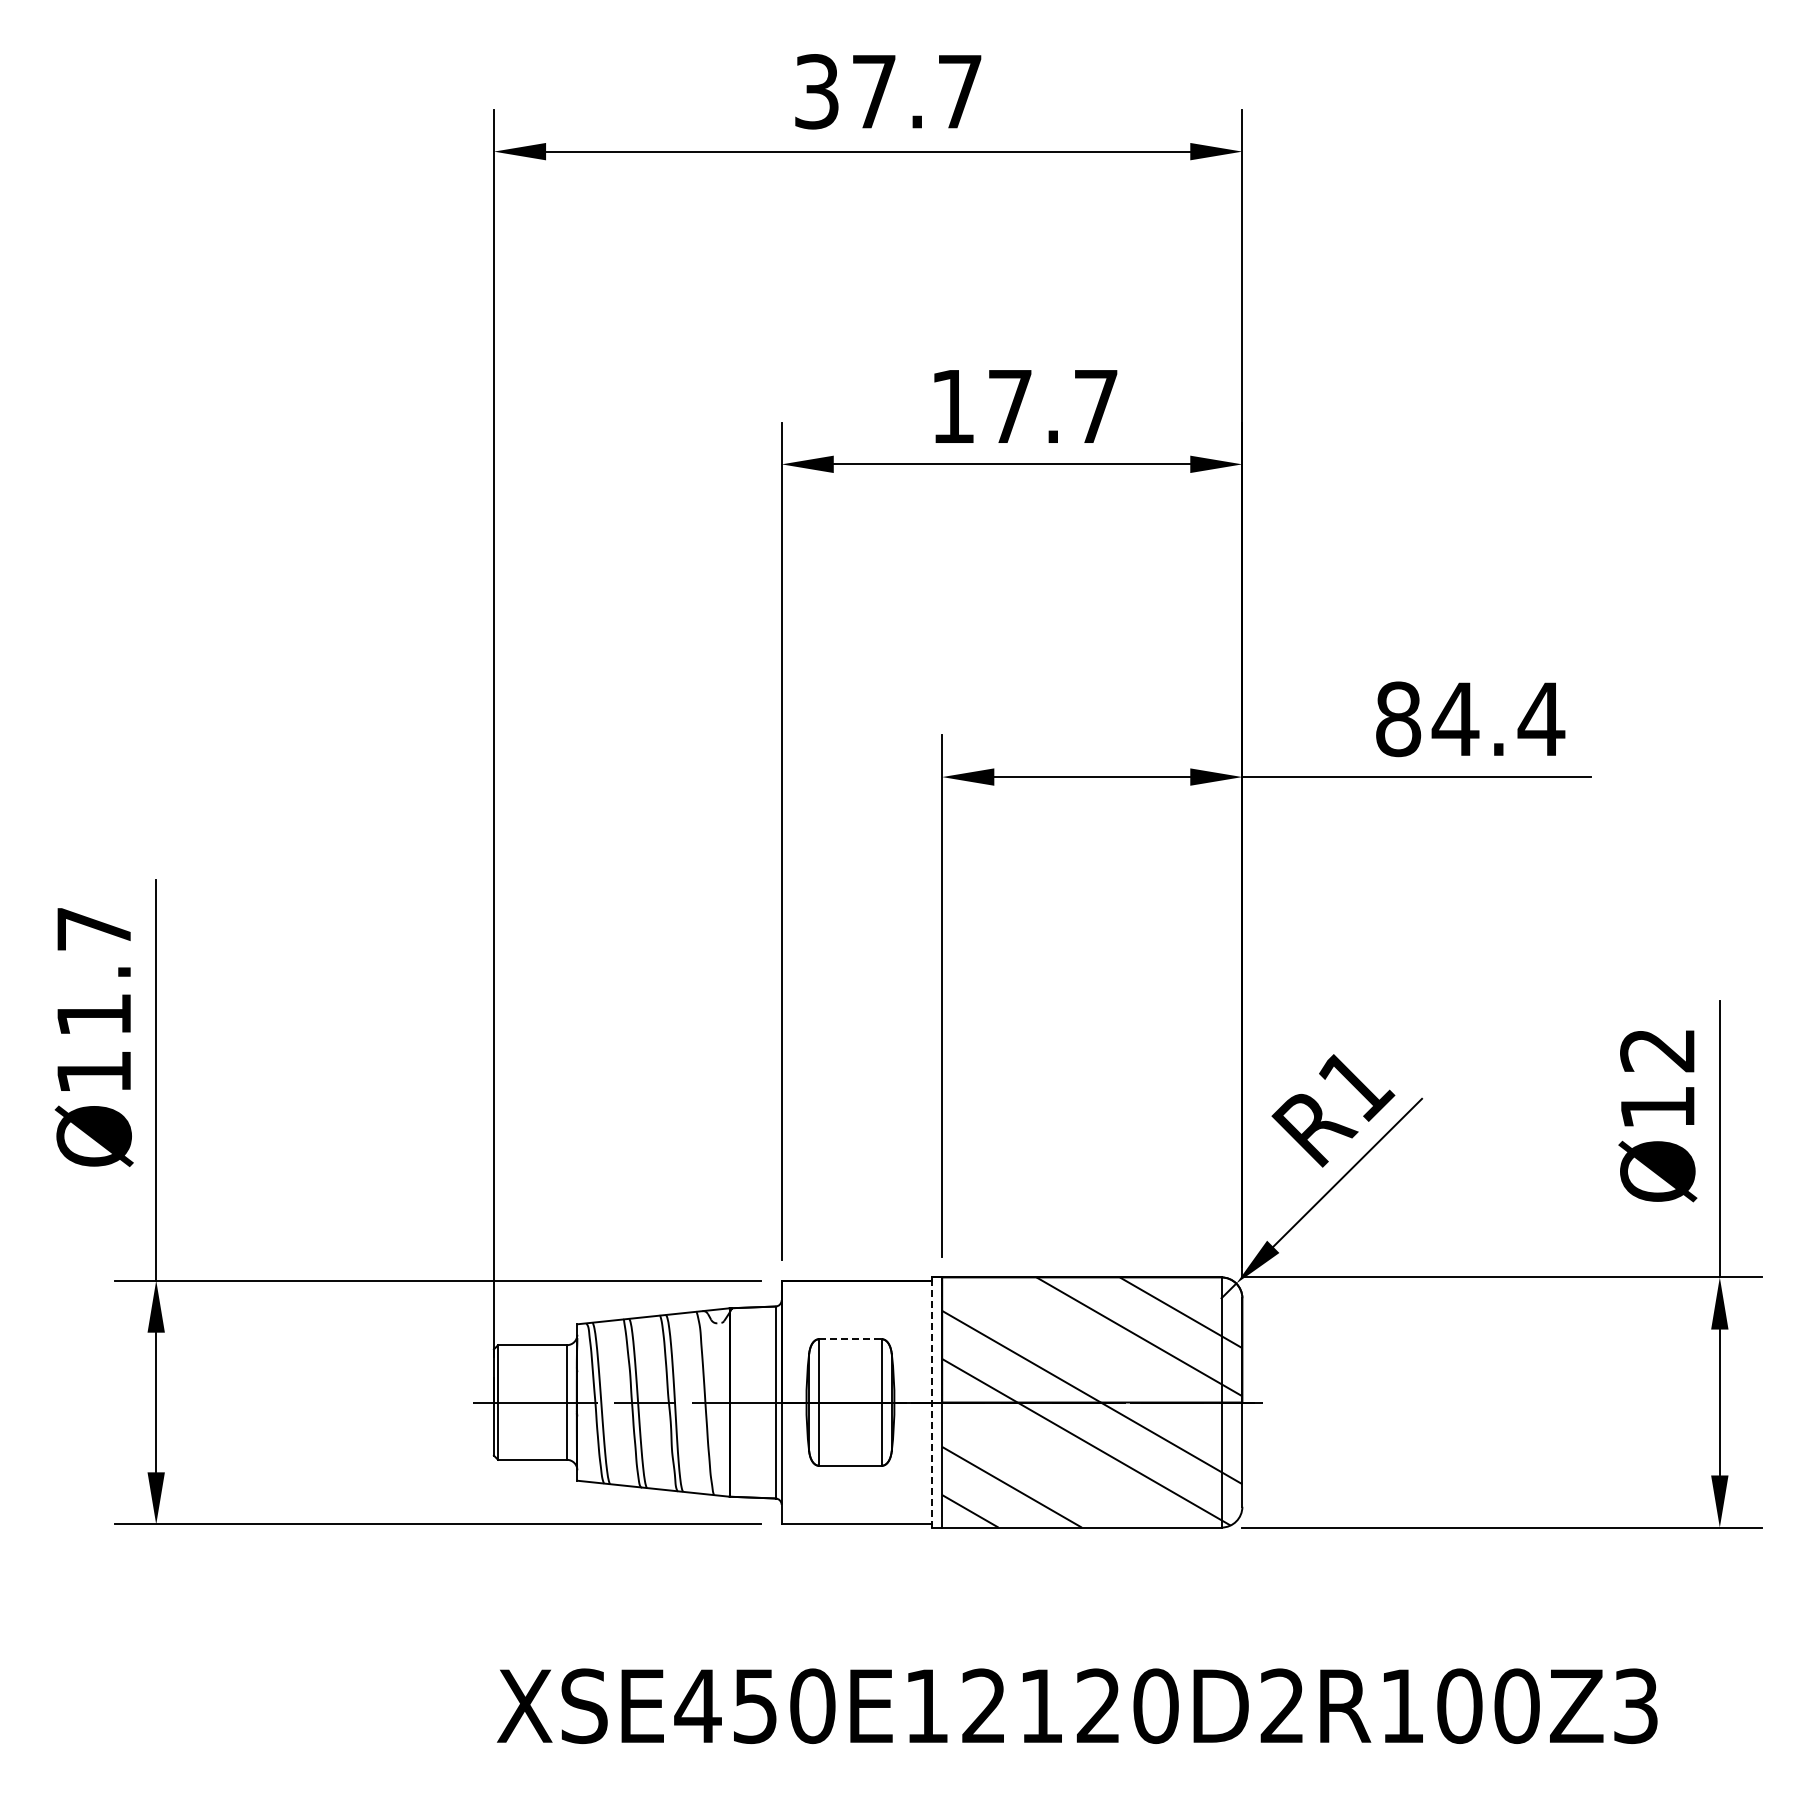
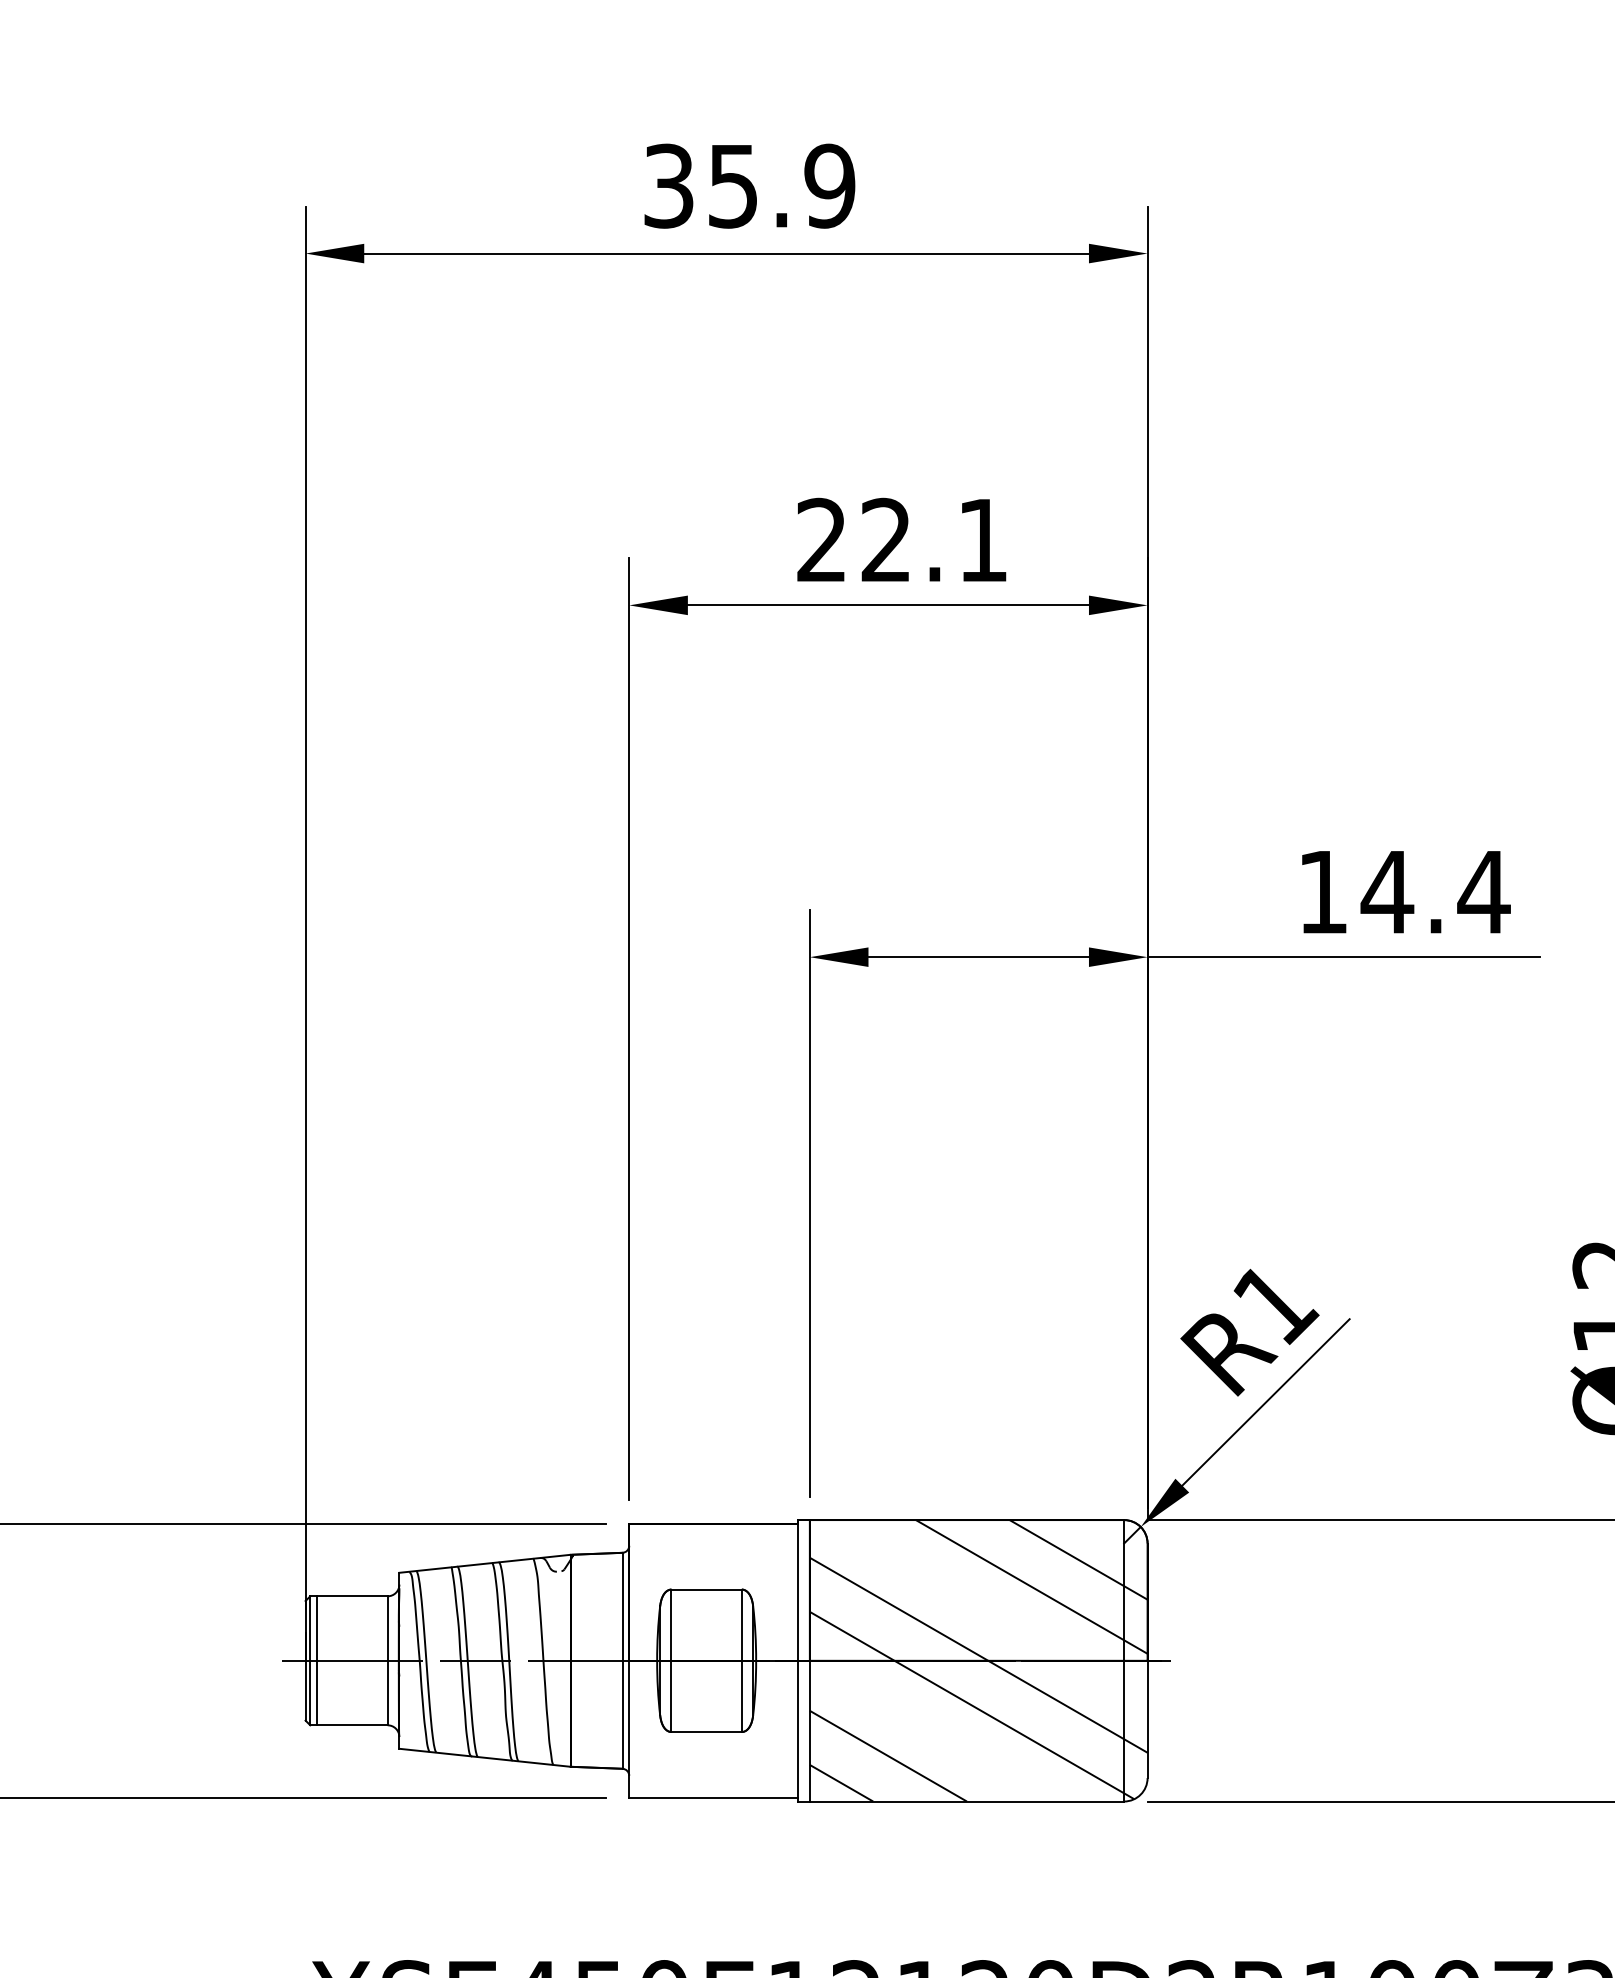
text: (917, 91) -> (782, 185), 37.7 -> 35.9
text: (1024, 405) -> (902, 539), 17.7 -> 22.1
text: (1398, 719) -> (1323, 892), 84.4 -> 14.4
line: (850, 1339) -> (706, 1589), dashed -> solid
line: (504, 1402) -> (317, 1660), added
line: (931, 1402) -> (797, 1660), dashed -> solid

